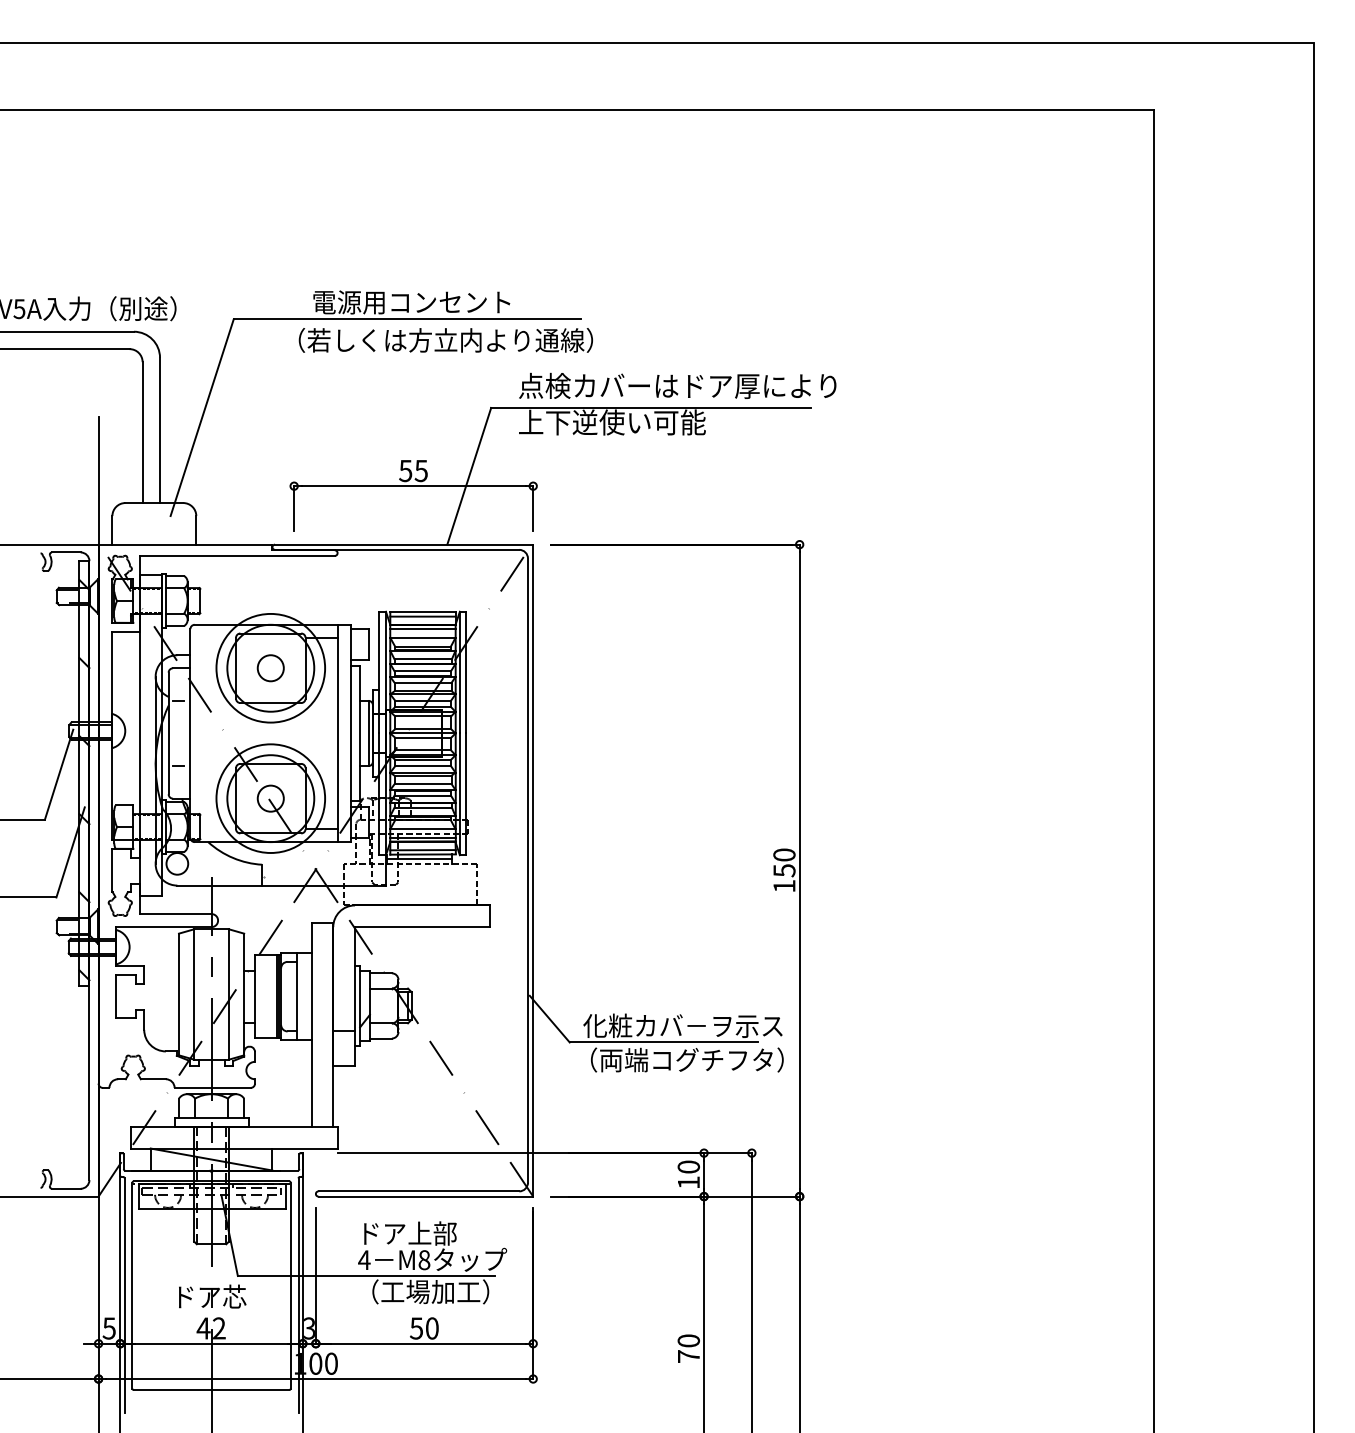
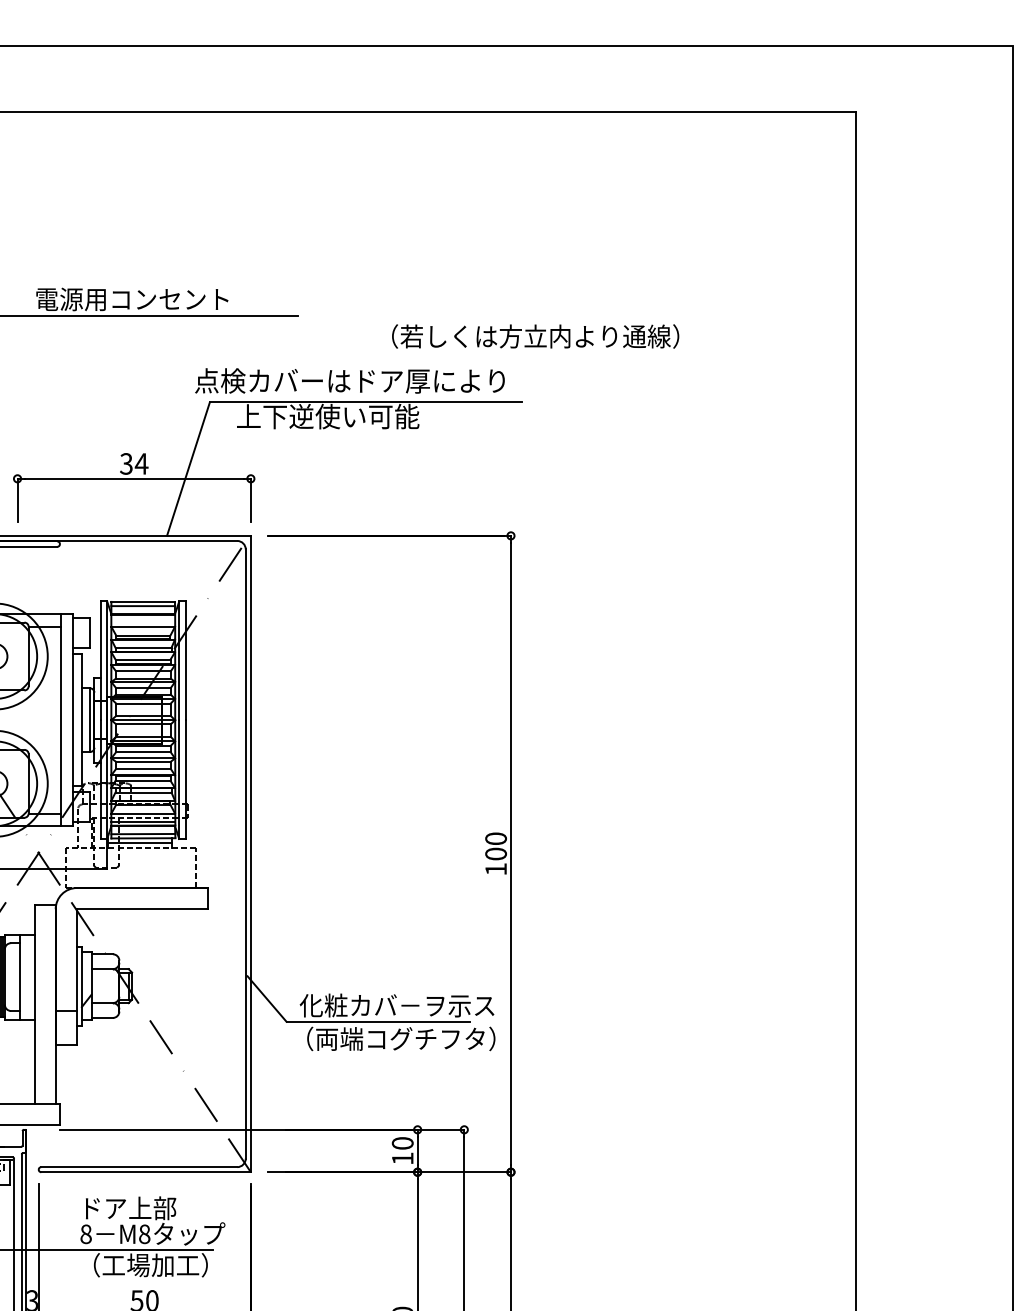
text: (445, 340) -> (535, 336), moved
text: (677, 385) -> (349, 380), moved
text: (413, 470) -> (134, 463), 55 -> 34
line: (422, 629) -> (142, 618), removed
text: (784, 870) -> (496, 853), 150 -> 100
text: (364, 1260) -> (86, 1234), 4 -> 8

